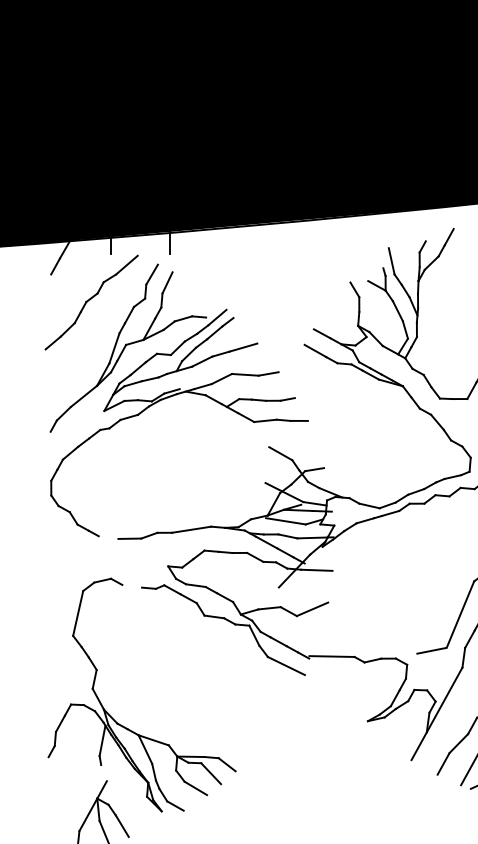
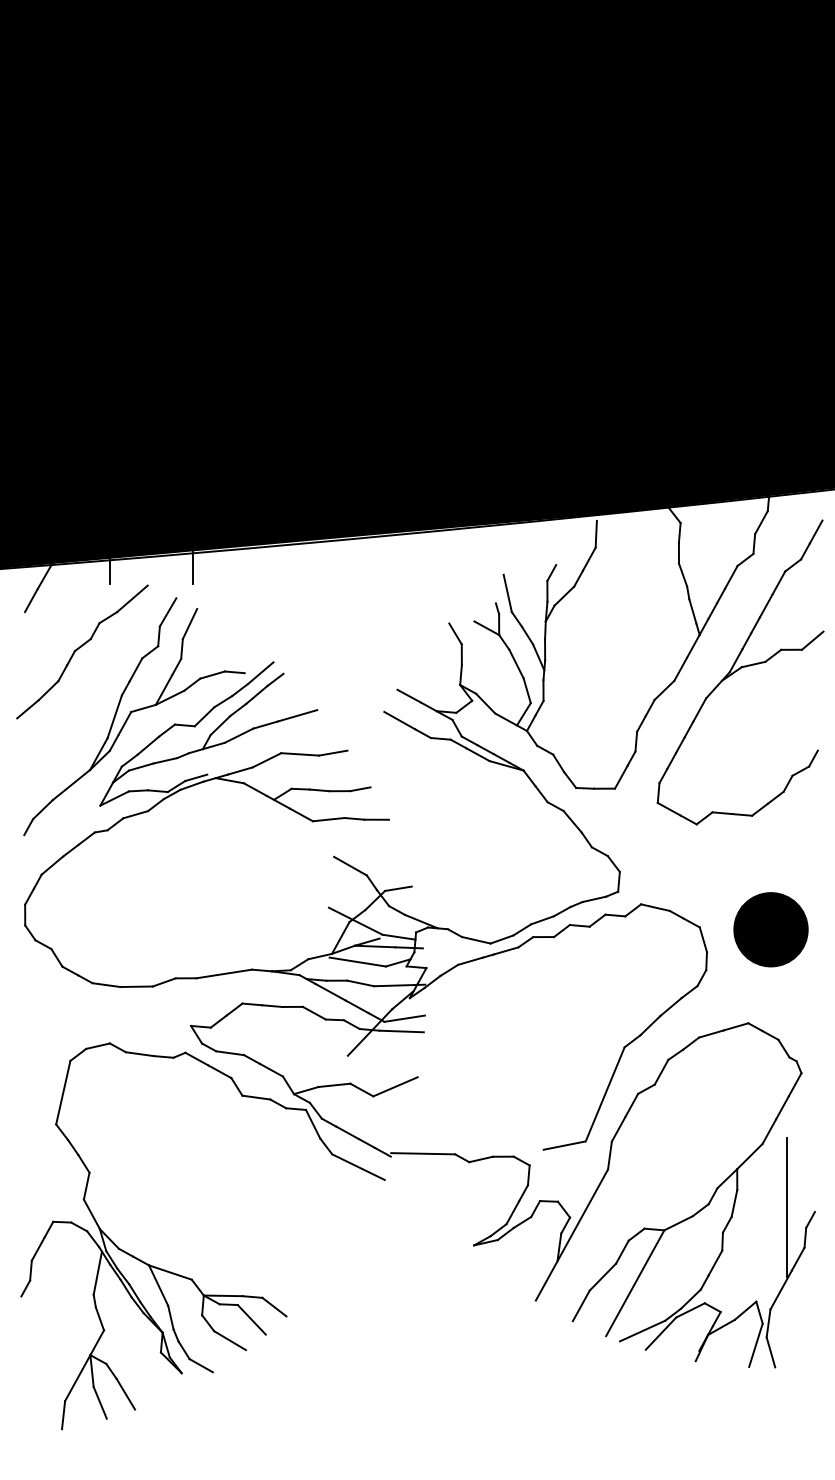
line: (453, 219) -> (595, 533), added
line: (108, 537) -> (106, 985), added
line: (318, 561) -> (404, 1018), added
line: (131, 586) -> (139, 1054), added
line: (103, 772) -> (99, 1318), added

